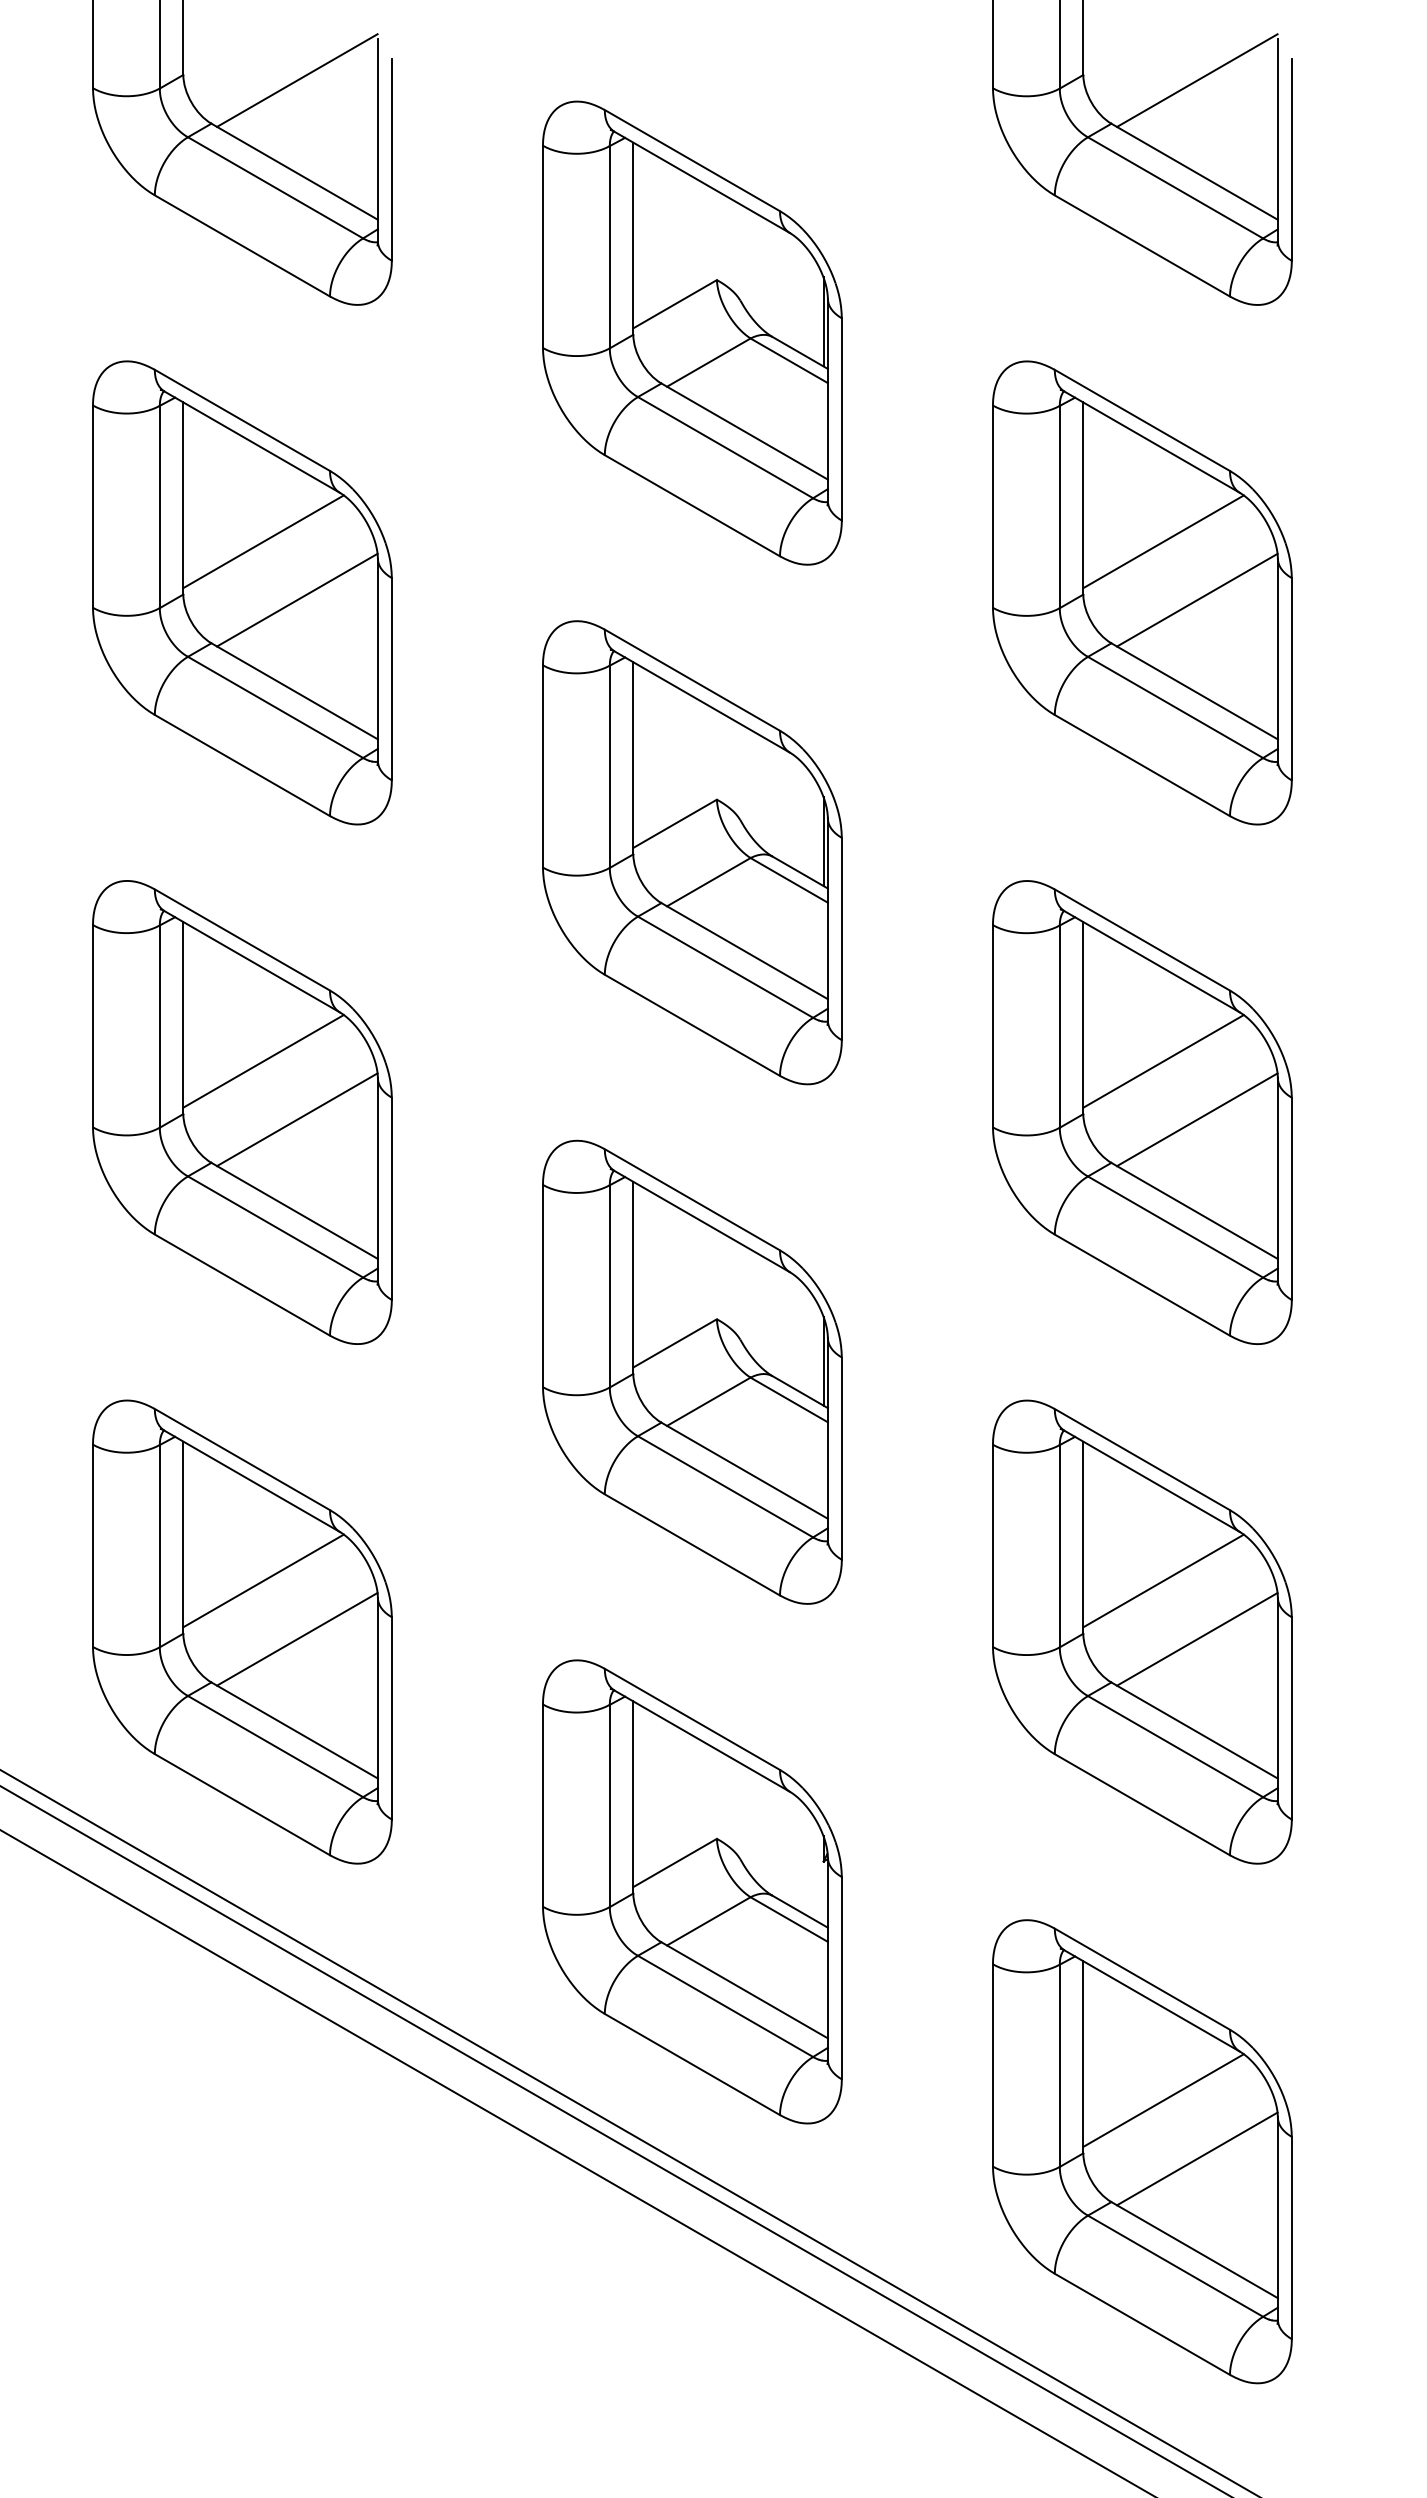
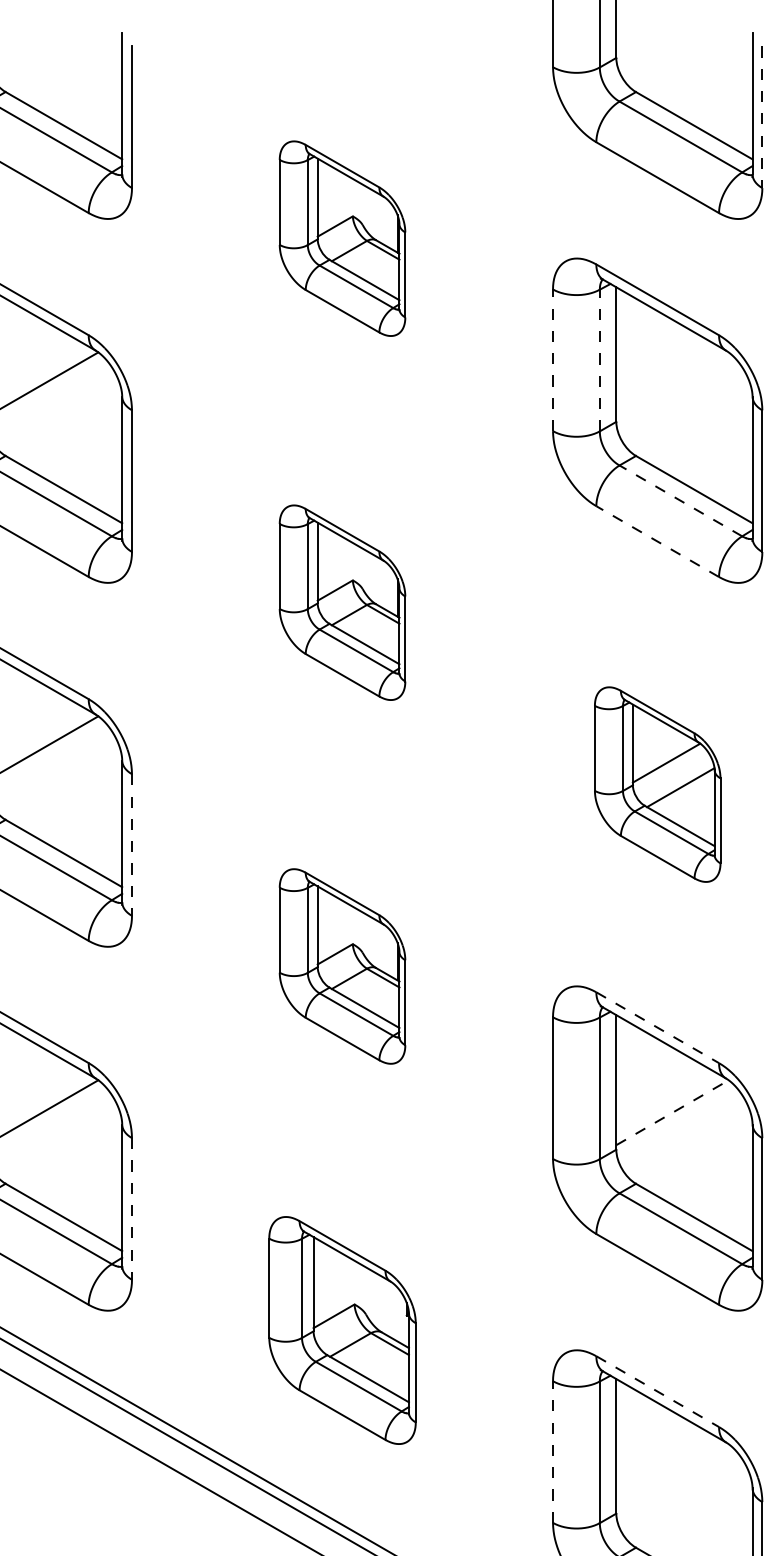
line: (297, 80) -> (65, 61), removed
line: (1197, 80) -> (696, 61), removed
line: (1291, 160) -> (762, 117), solid -> dashed
part: (692, 332) -> (342, 238), size x0.6
line: (992, 506) -> (552, 360), solid -> dashed
line: (1059, 506) -> (599, 360), solid -> dashed
line: (1163, 541) -> (672, 384), removed
line: (297, 599) -> (65, 425), removed
line: (1197, 599) -> (696, 425), removed
line: (1175, 707) -> (680, 500), solid -> dashed
line: (1141, 765) -> (657, 541), solid -> dashed
part: (692, 852) -> (342, 602), size x0.6
part: (1142, 1112) -> (657, 784), size x0.6
line: (297, 1119) -> (65, 789), removed
line: (391, 1199) -> (131, 845), solid -> dashed
part: (692, 1371) -> (342, 966), size x0.6
line: (1142, 1459) -> (657, 1027), solid -> dashed
line: (1163, 1580) -> (672, 1112), solid -> dashed
line: (297, 1638) -> (65, 1153), removed
line: (1197, 1639) -> (696, 1153), removed
line: (391, 1718) -> (131, 1209), solid -> dashed
part: (692, 1891) -> (342, 1330), size x0.7
line: (1142, 1979) -> (657, 1391), solid -> dashed
line: (992, 2064) -> (552, 1451), solid -> dashed
line: (1163, 2100) -> (672, 1476), removed
line: (1197, 2158) -> (696, 1517), removed

